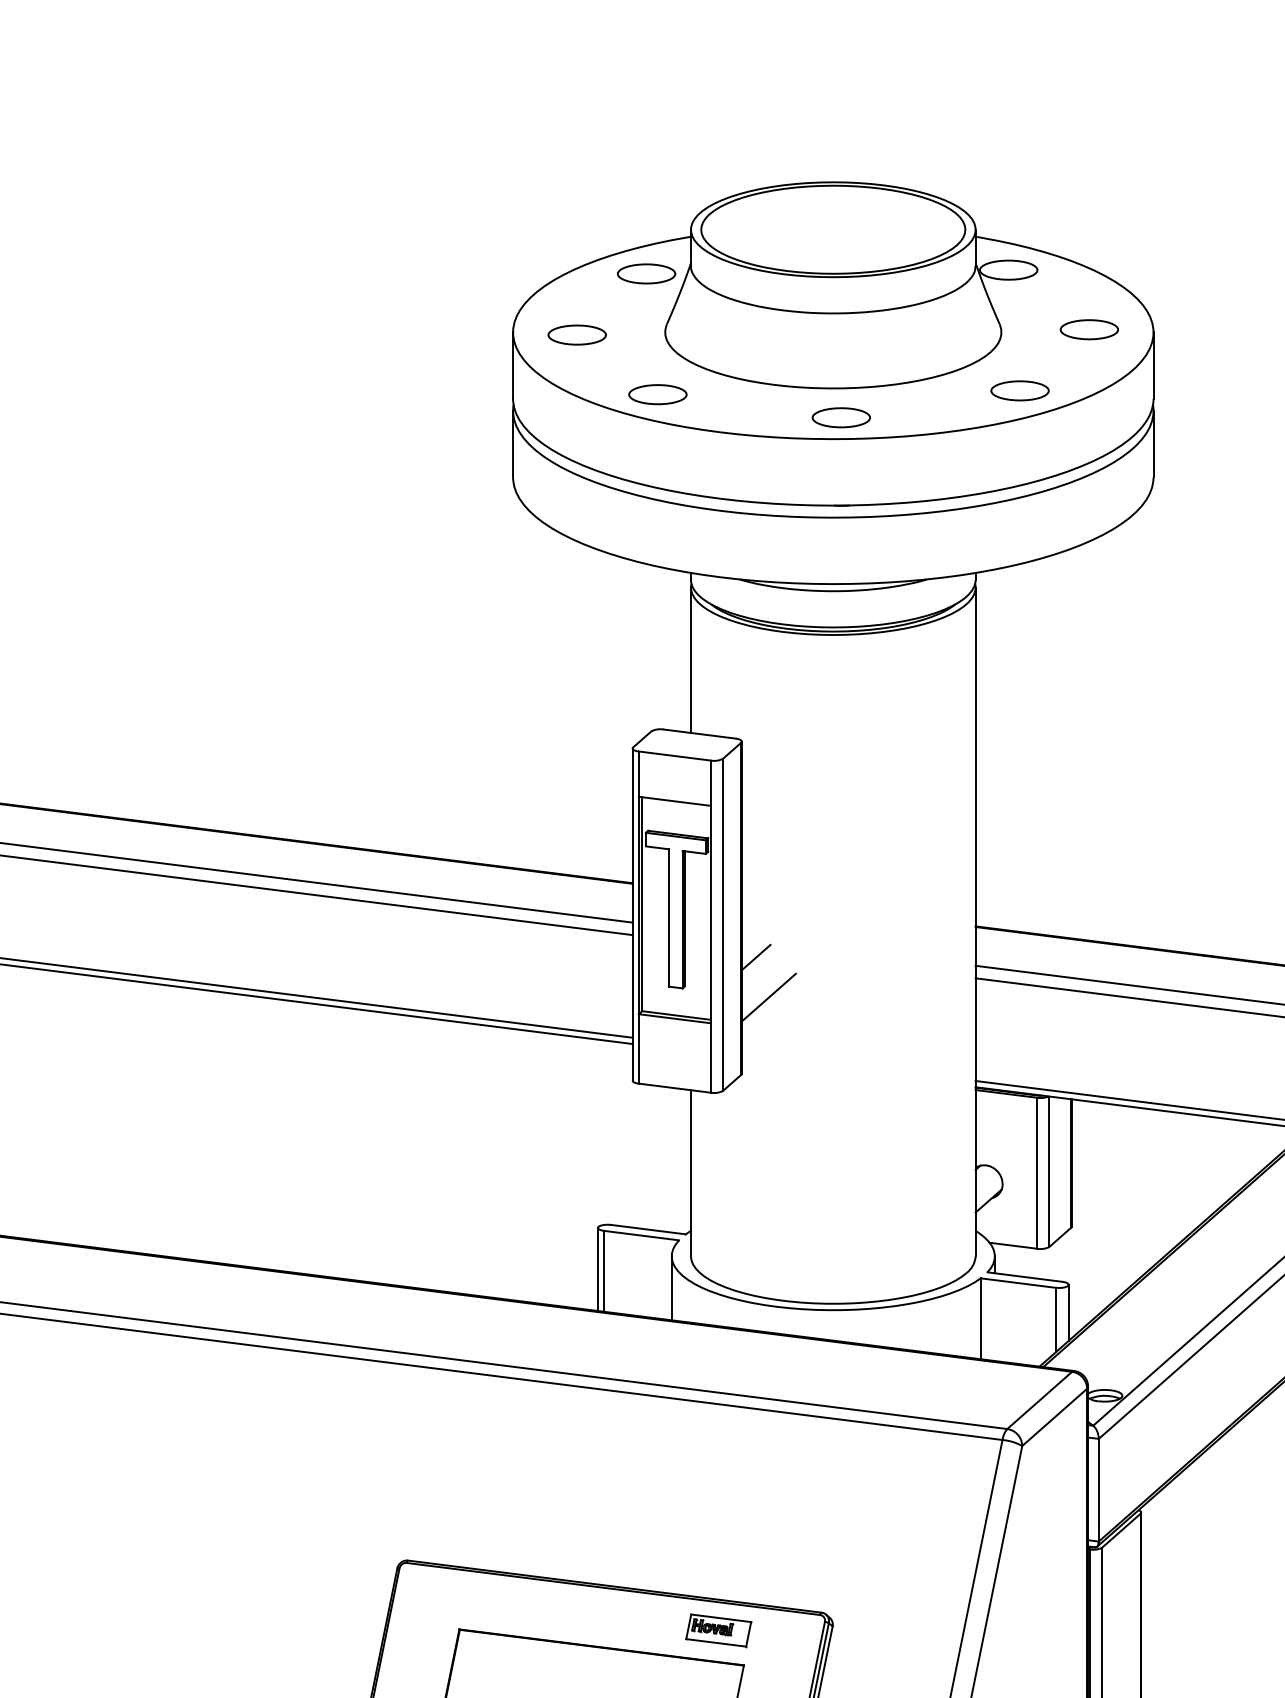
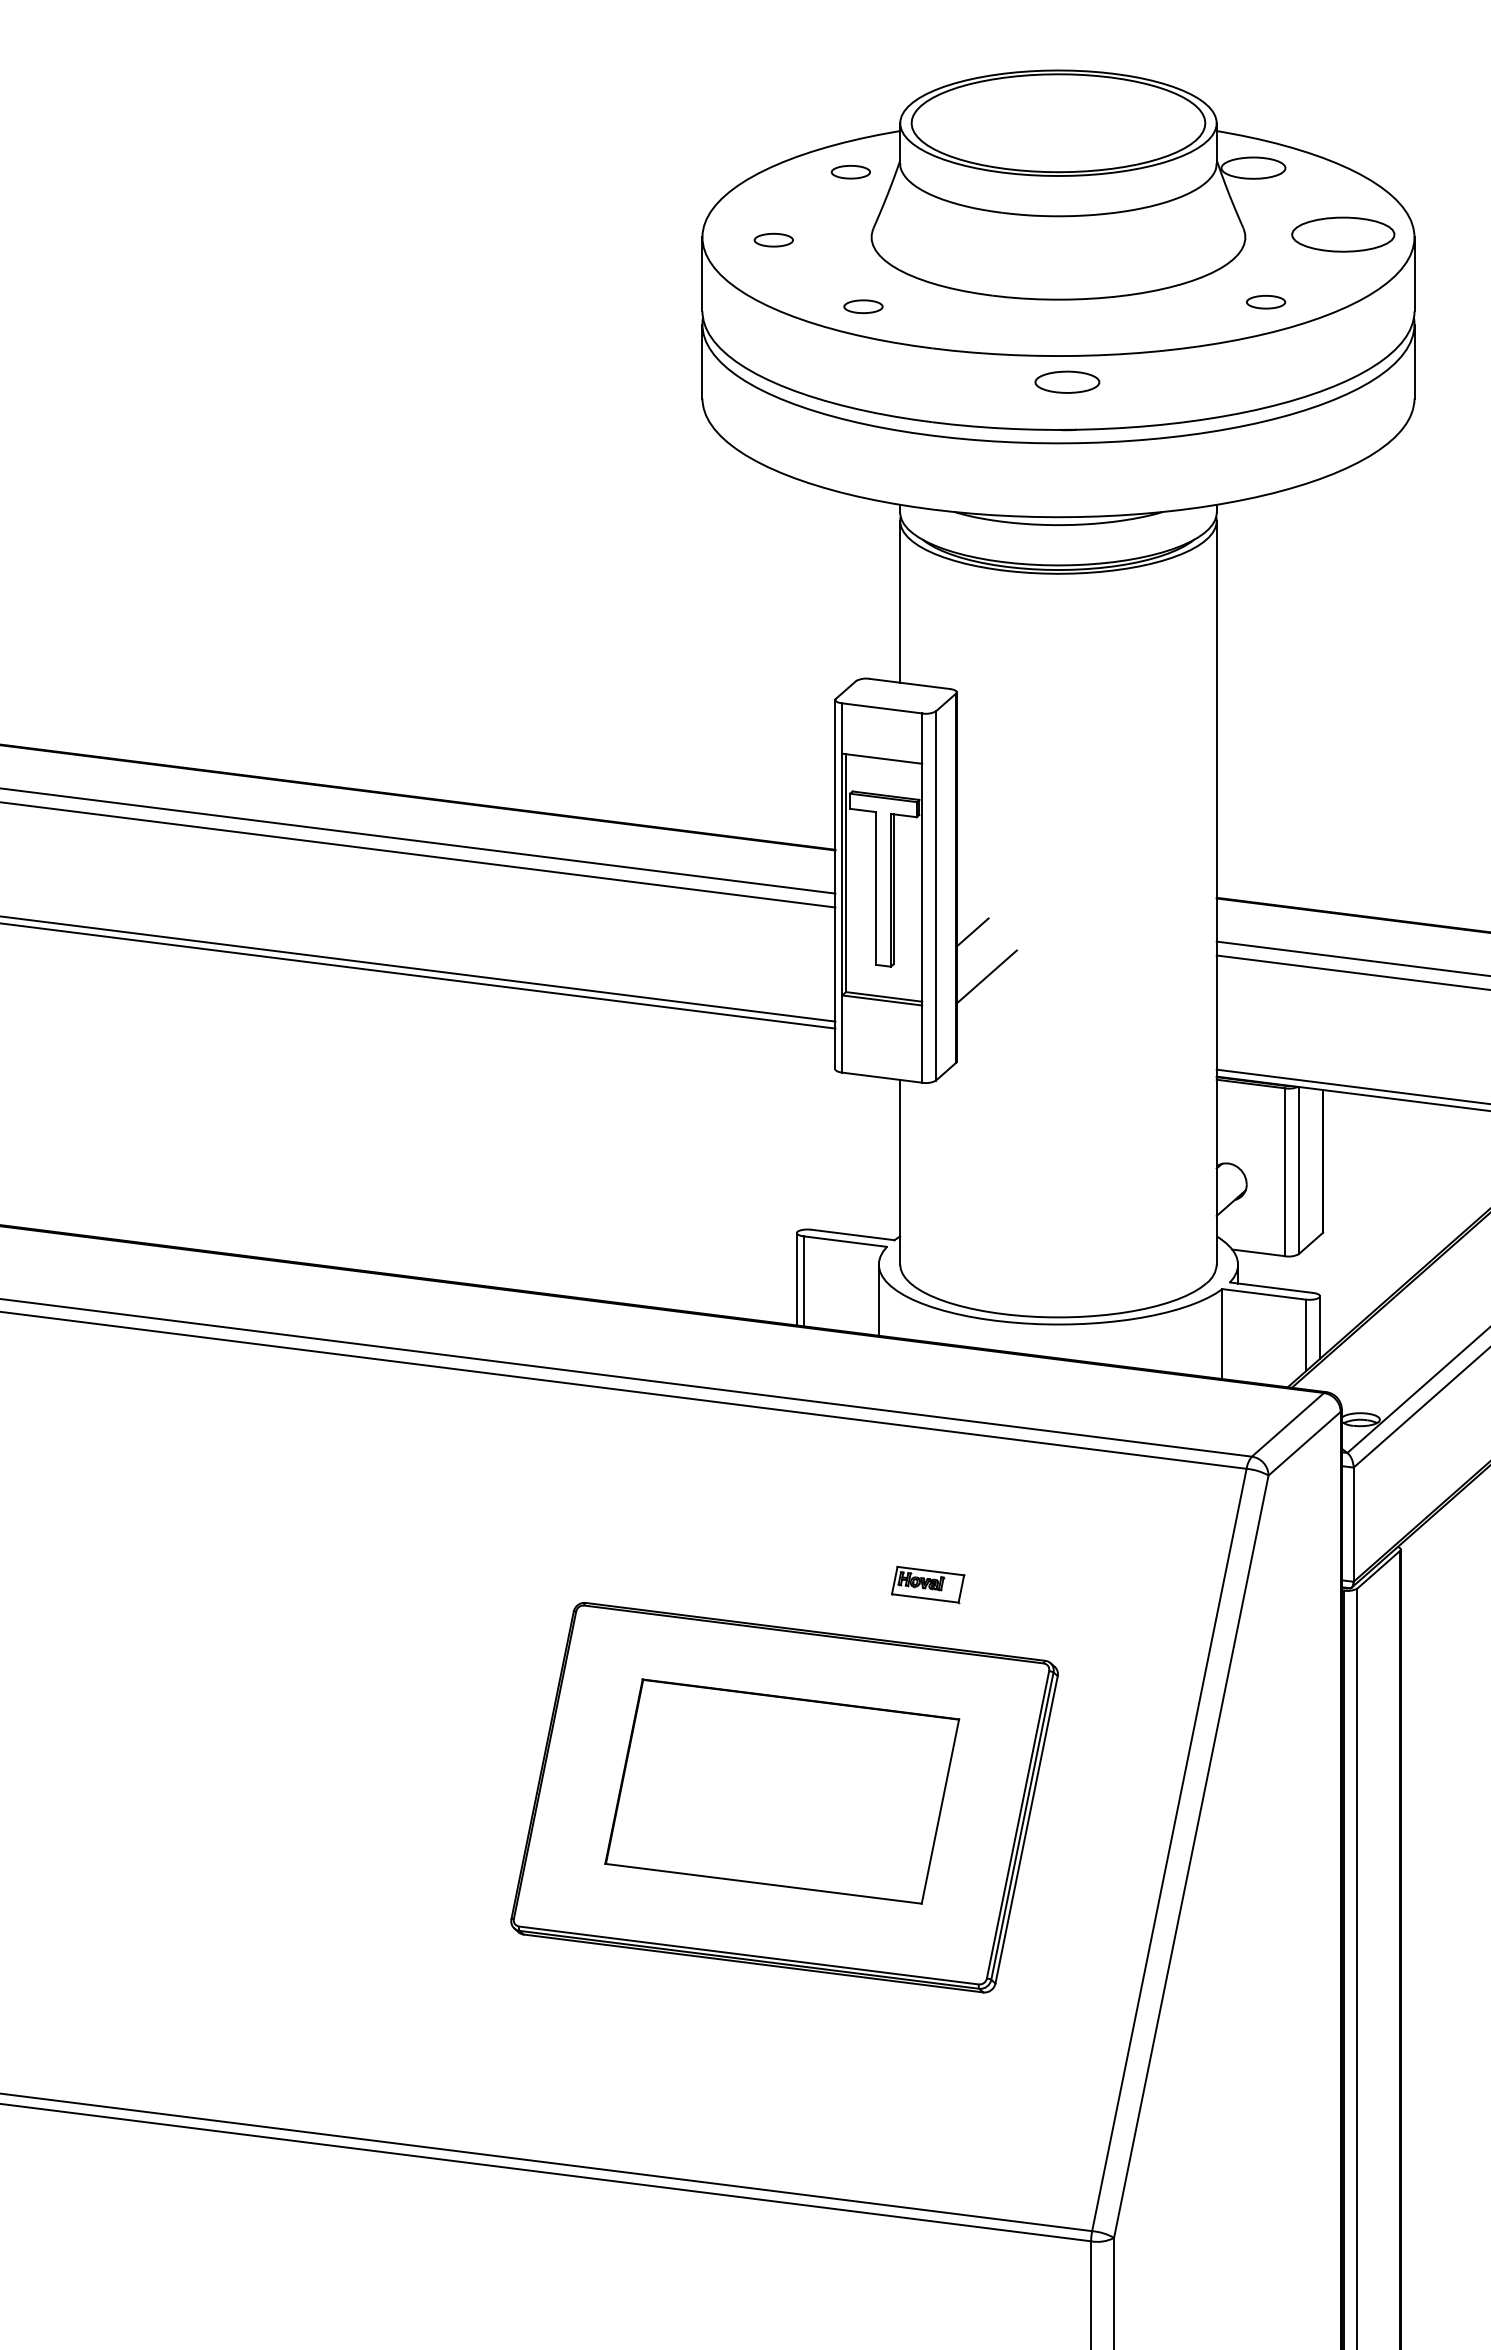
part: (646, 273) -> (850, 171), size x0.6
part: (1088, 328) -> (1342, 233), size x1.6
part: (577, 334) -> (773, 239), size x0.6
part: (1019, 390) -> (1265, 301), size x0.6
part: (657, 394) -> (863, 306), size x0.6
part: (841, 417) -> (1067, 381), moved
part: (719, 1630) -> (928, 1584), moved

